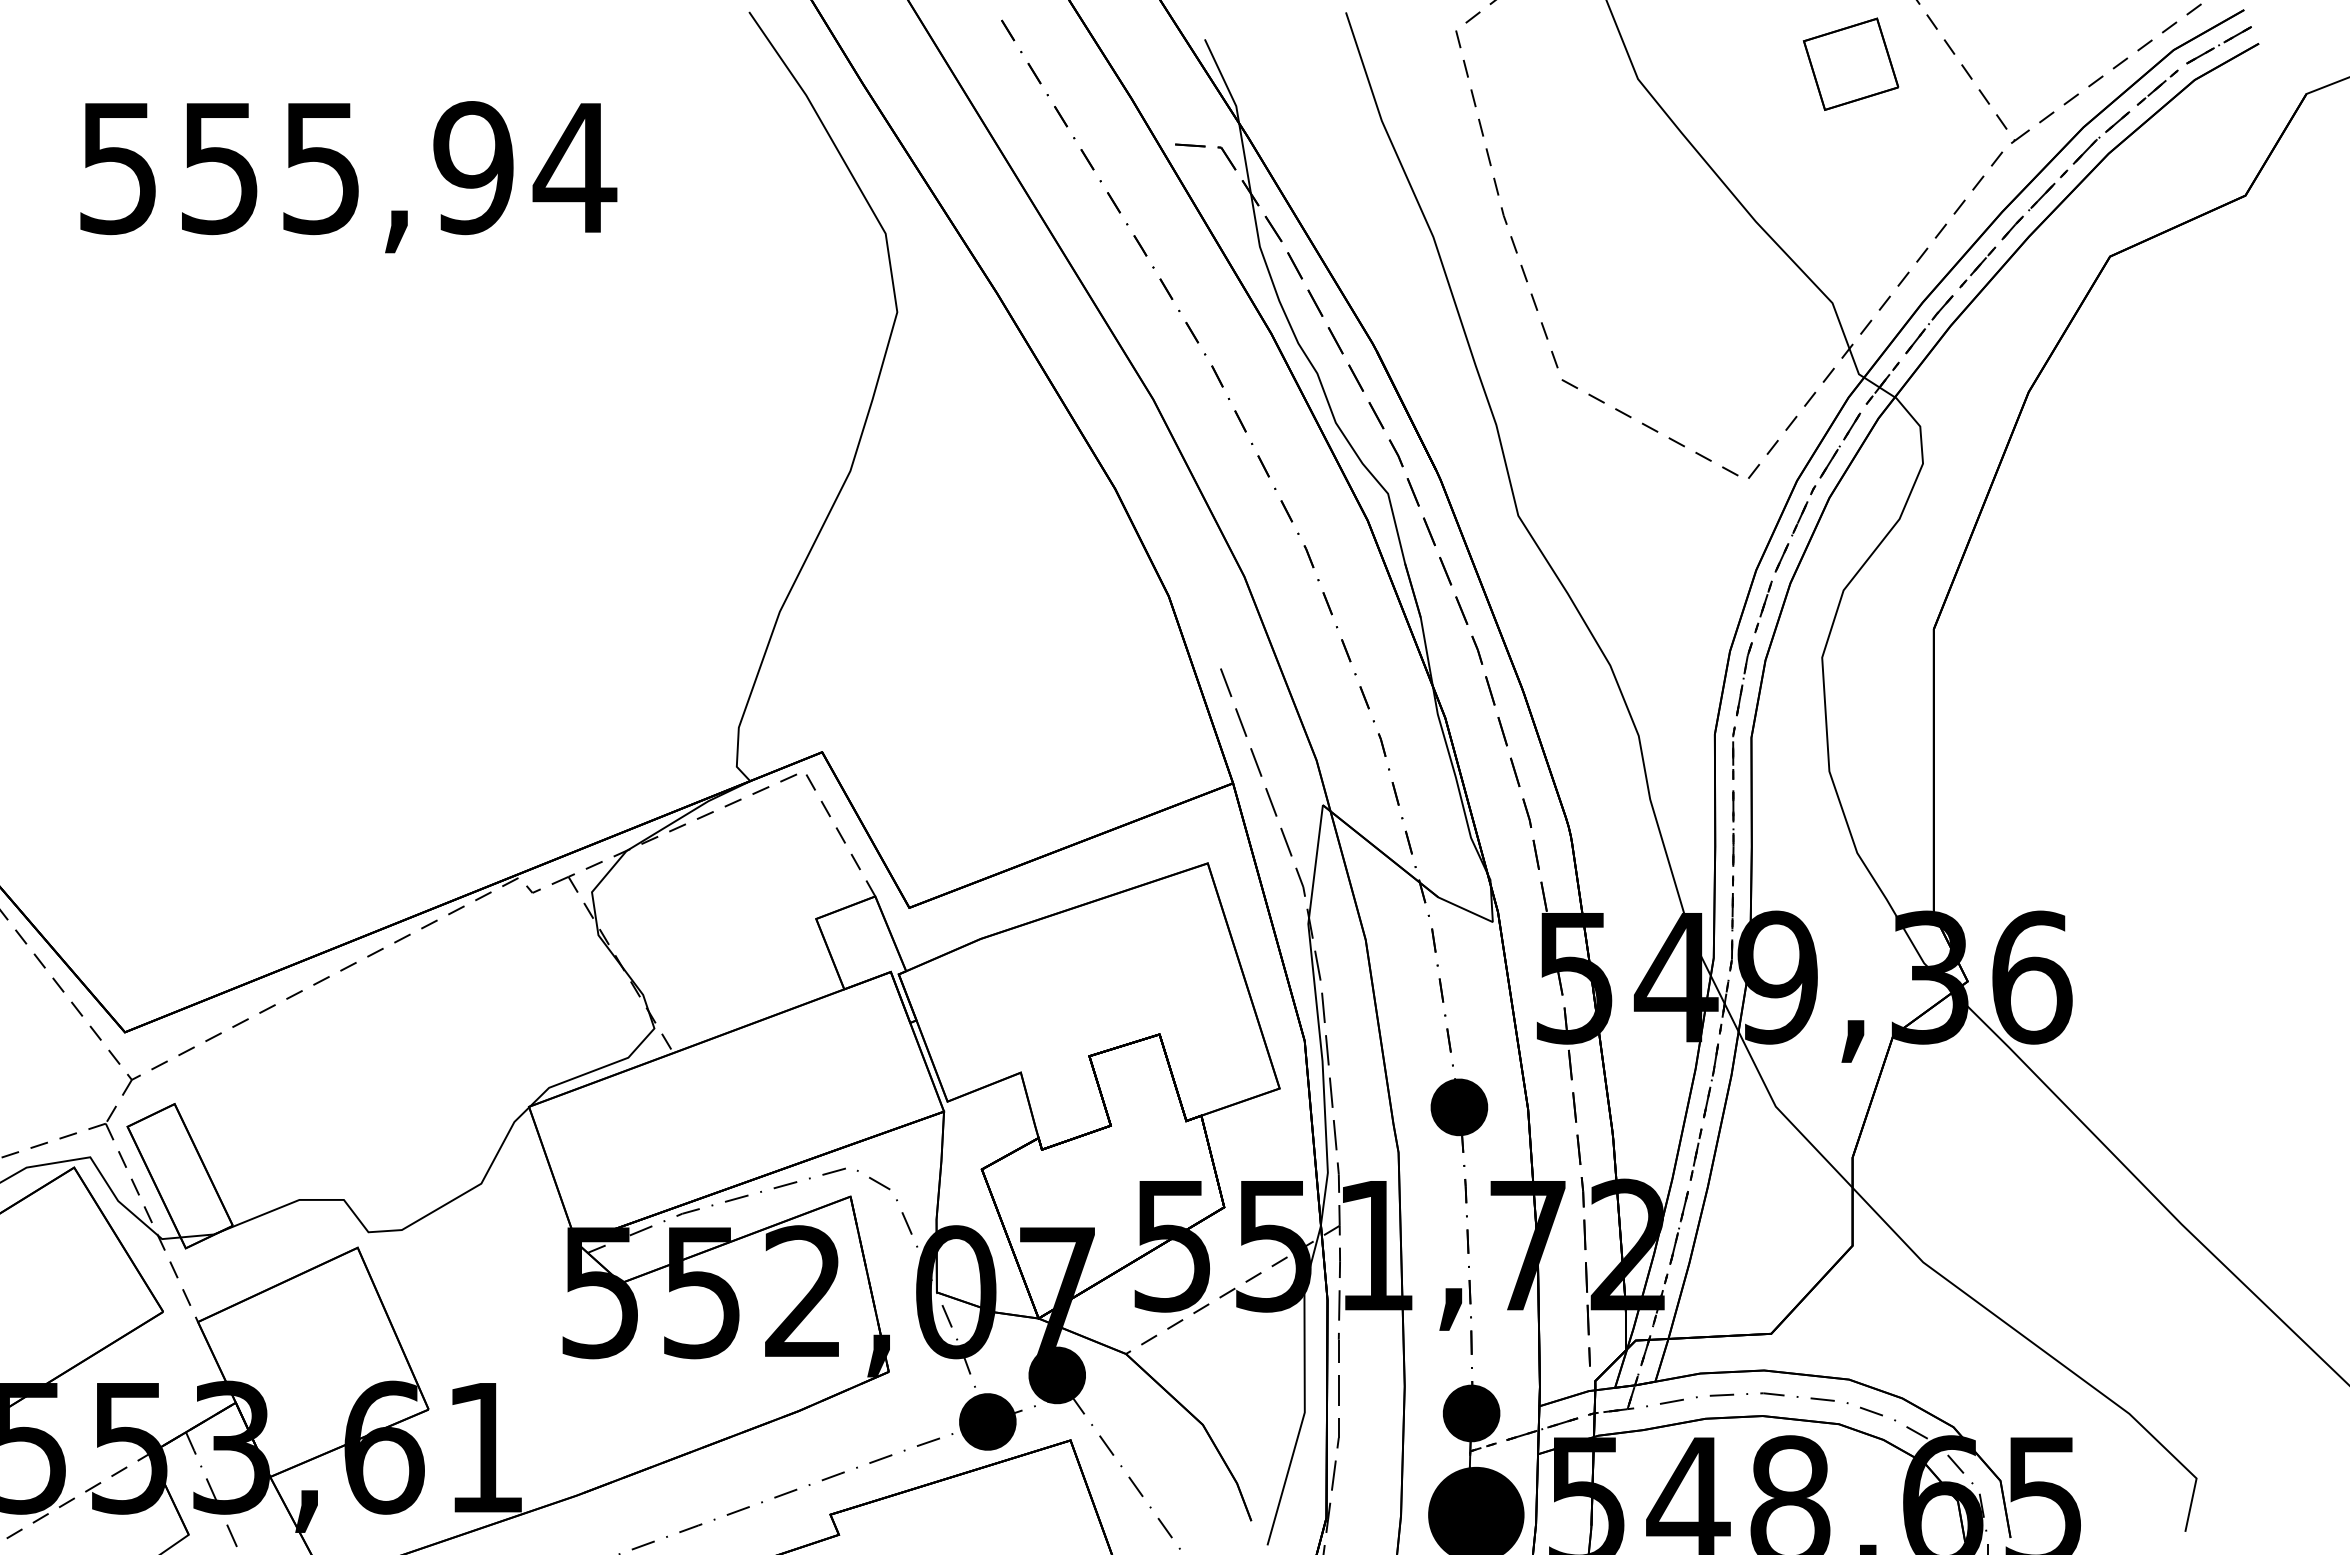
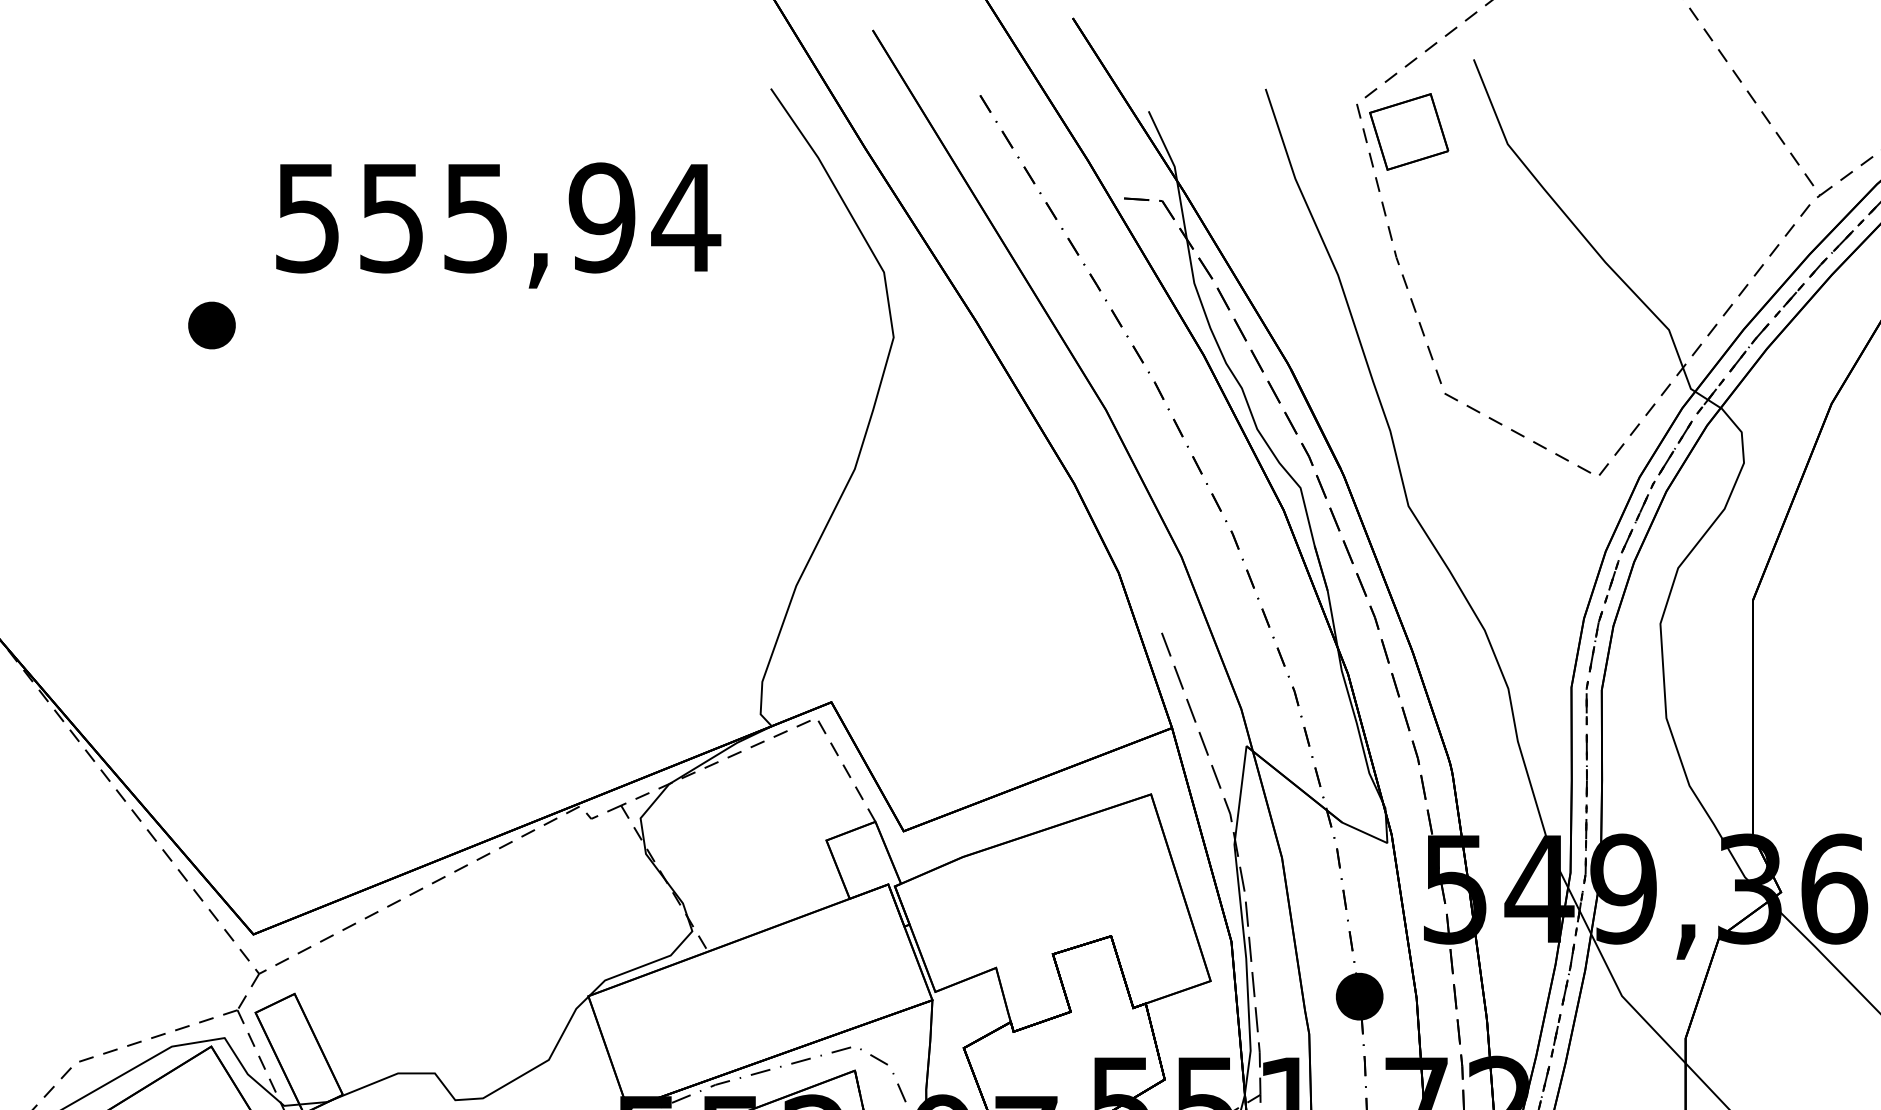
part: (1850, 63) -> (1408, 131), moved
text: (348, 177) -> (498, 225), moved
part: (74, 297) -> (211, 325), added

